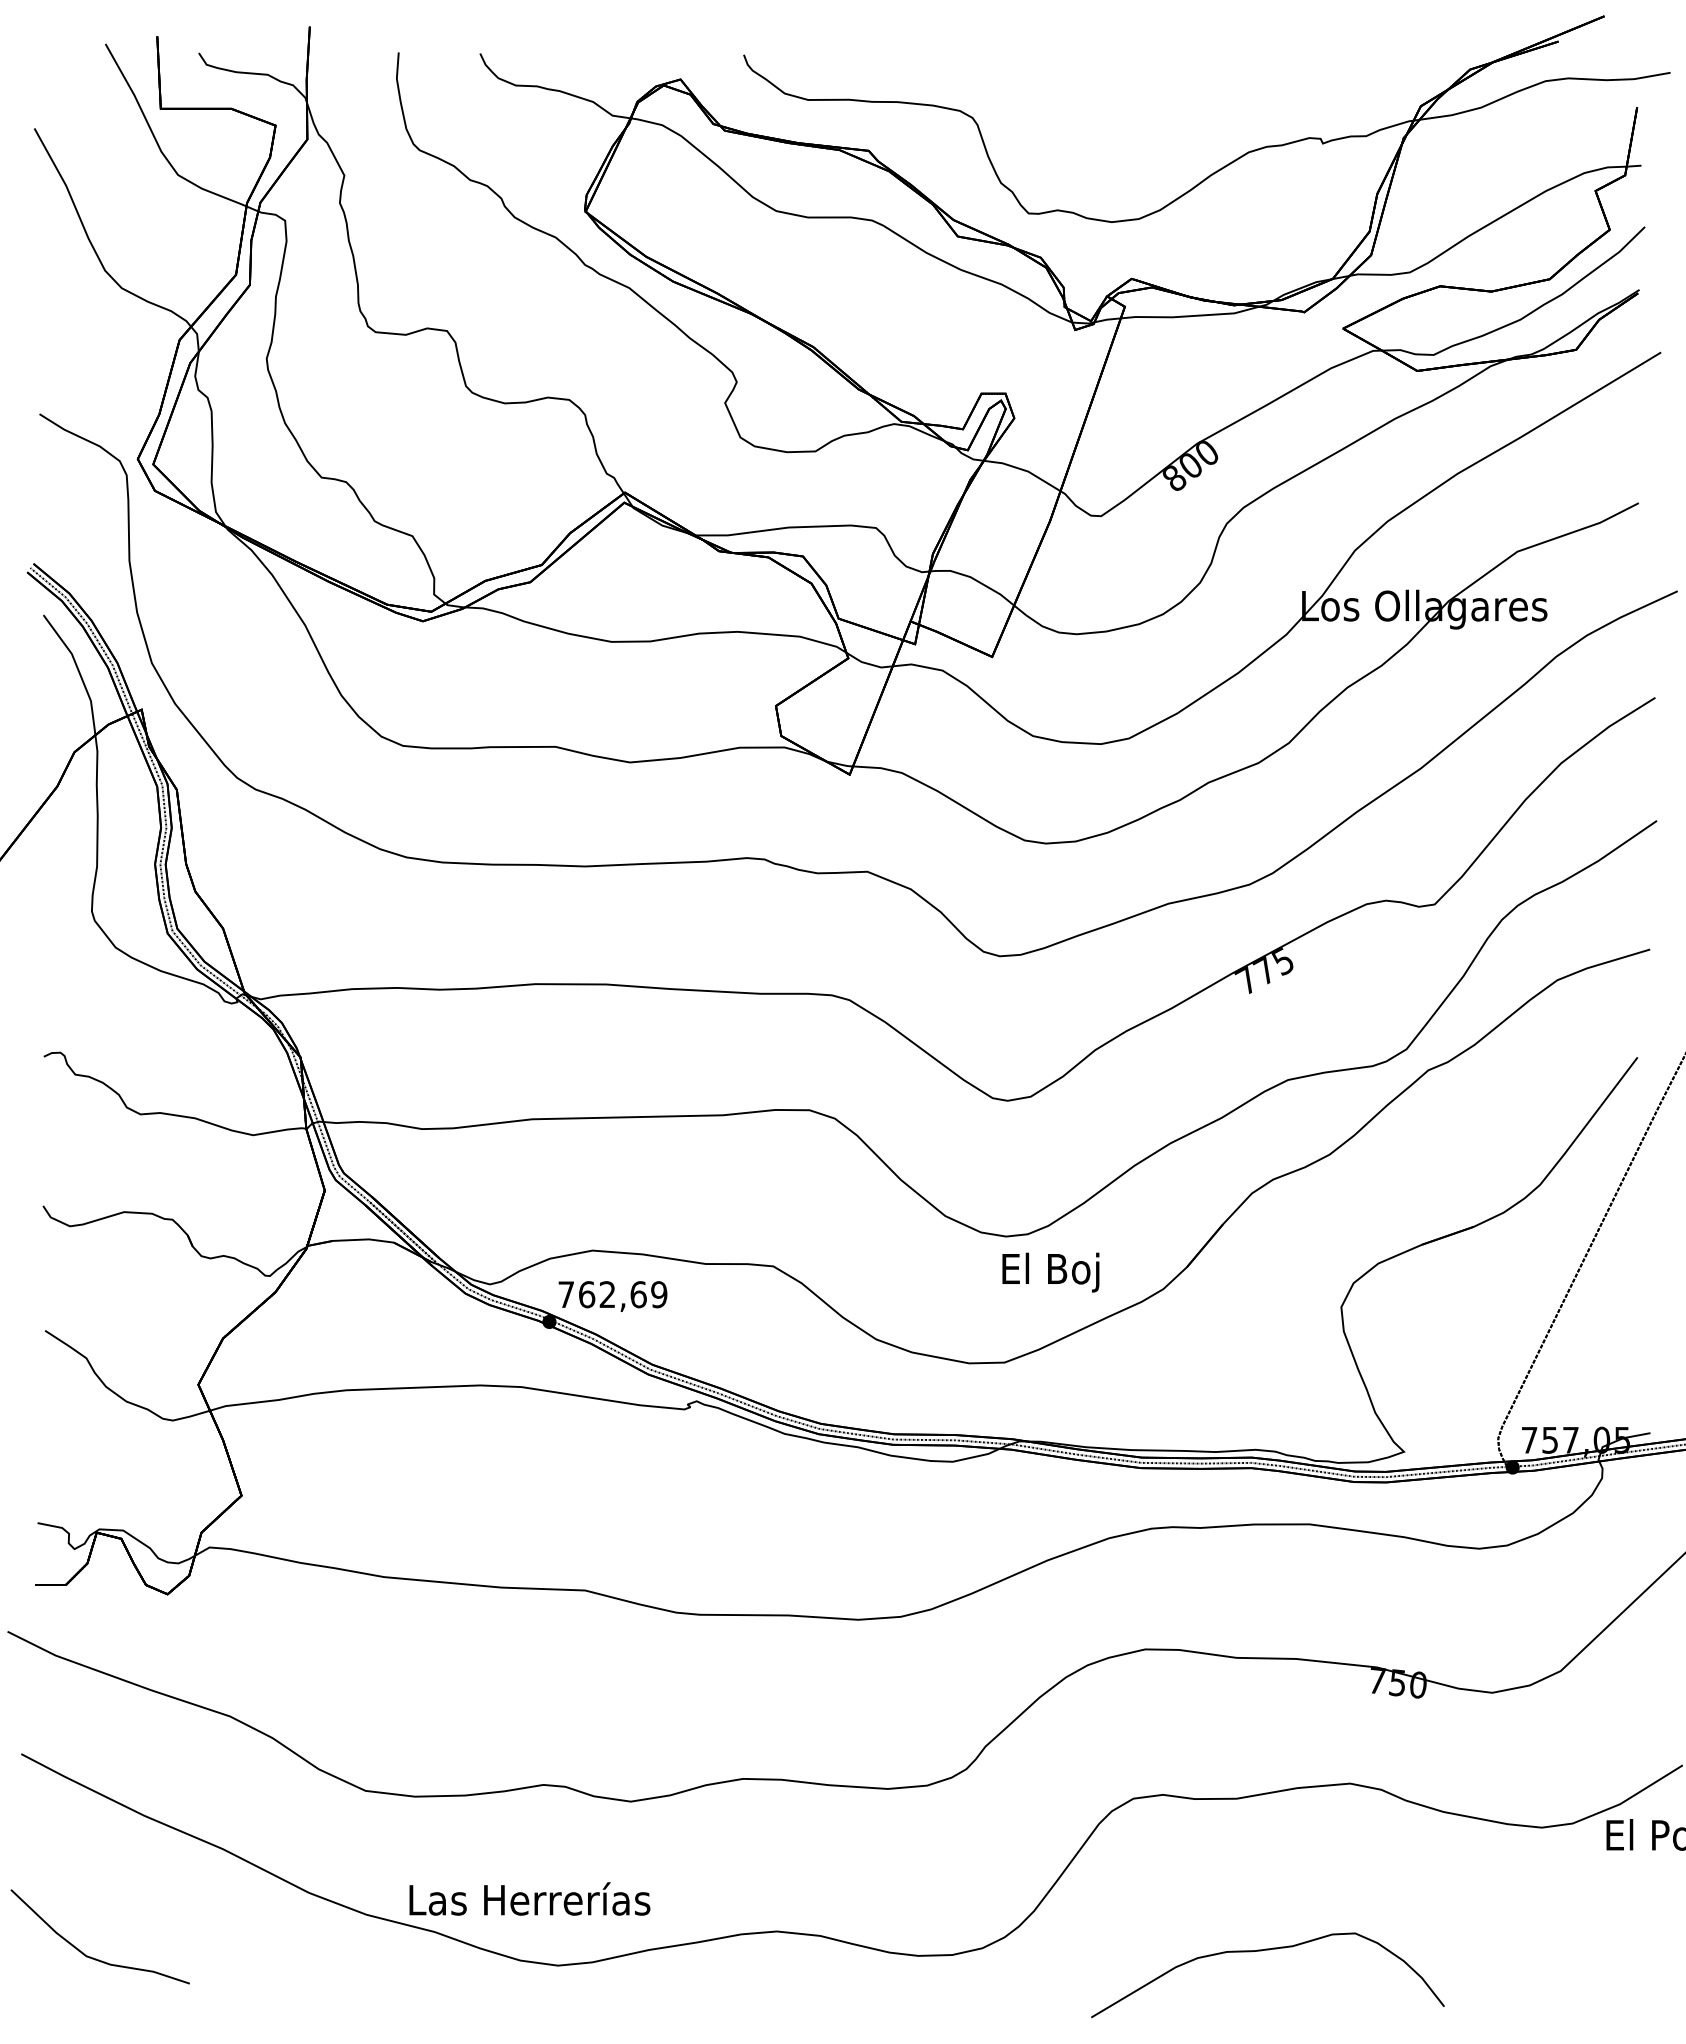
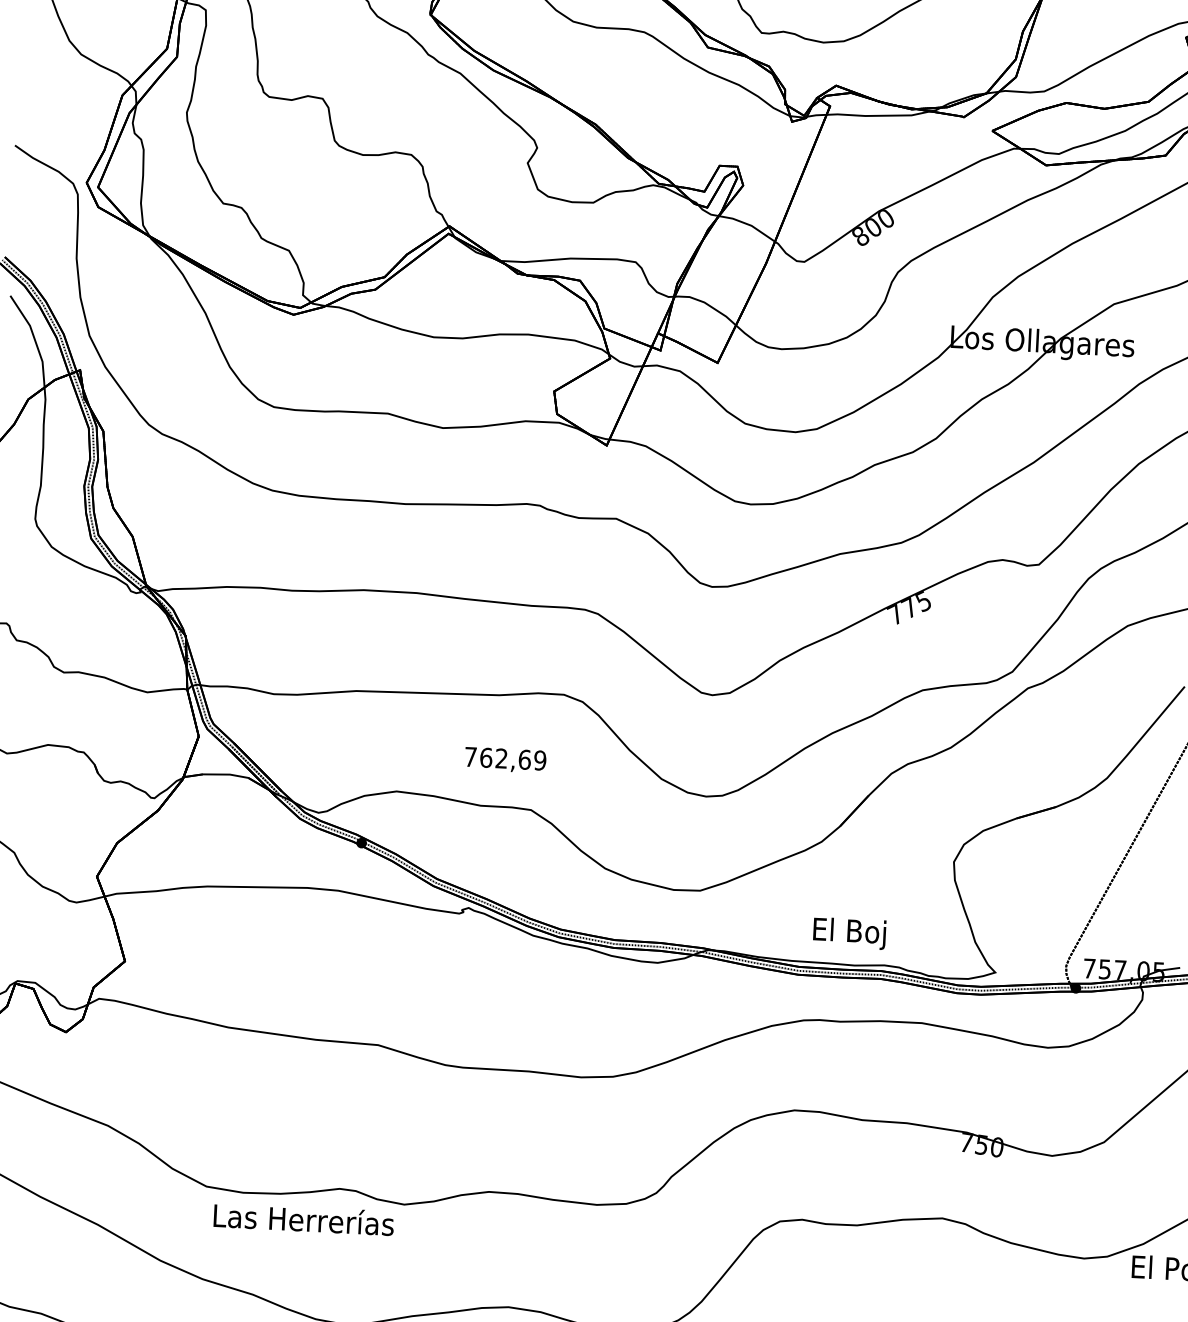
text: (1050, 1272) -> (849, 933), moved
text: (612, 1296) -> (505, 760), moved
text: (529, 1898) -> (303, 1218), moved

